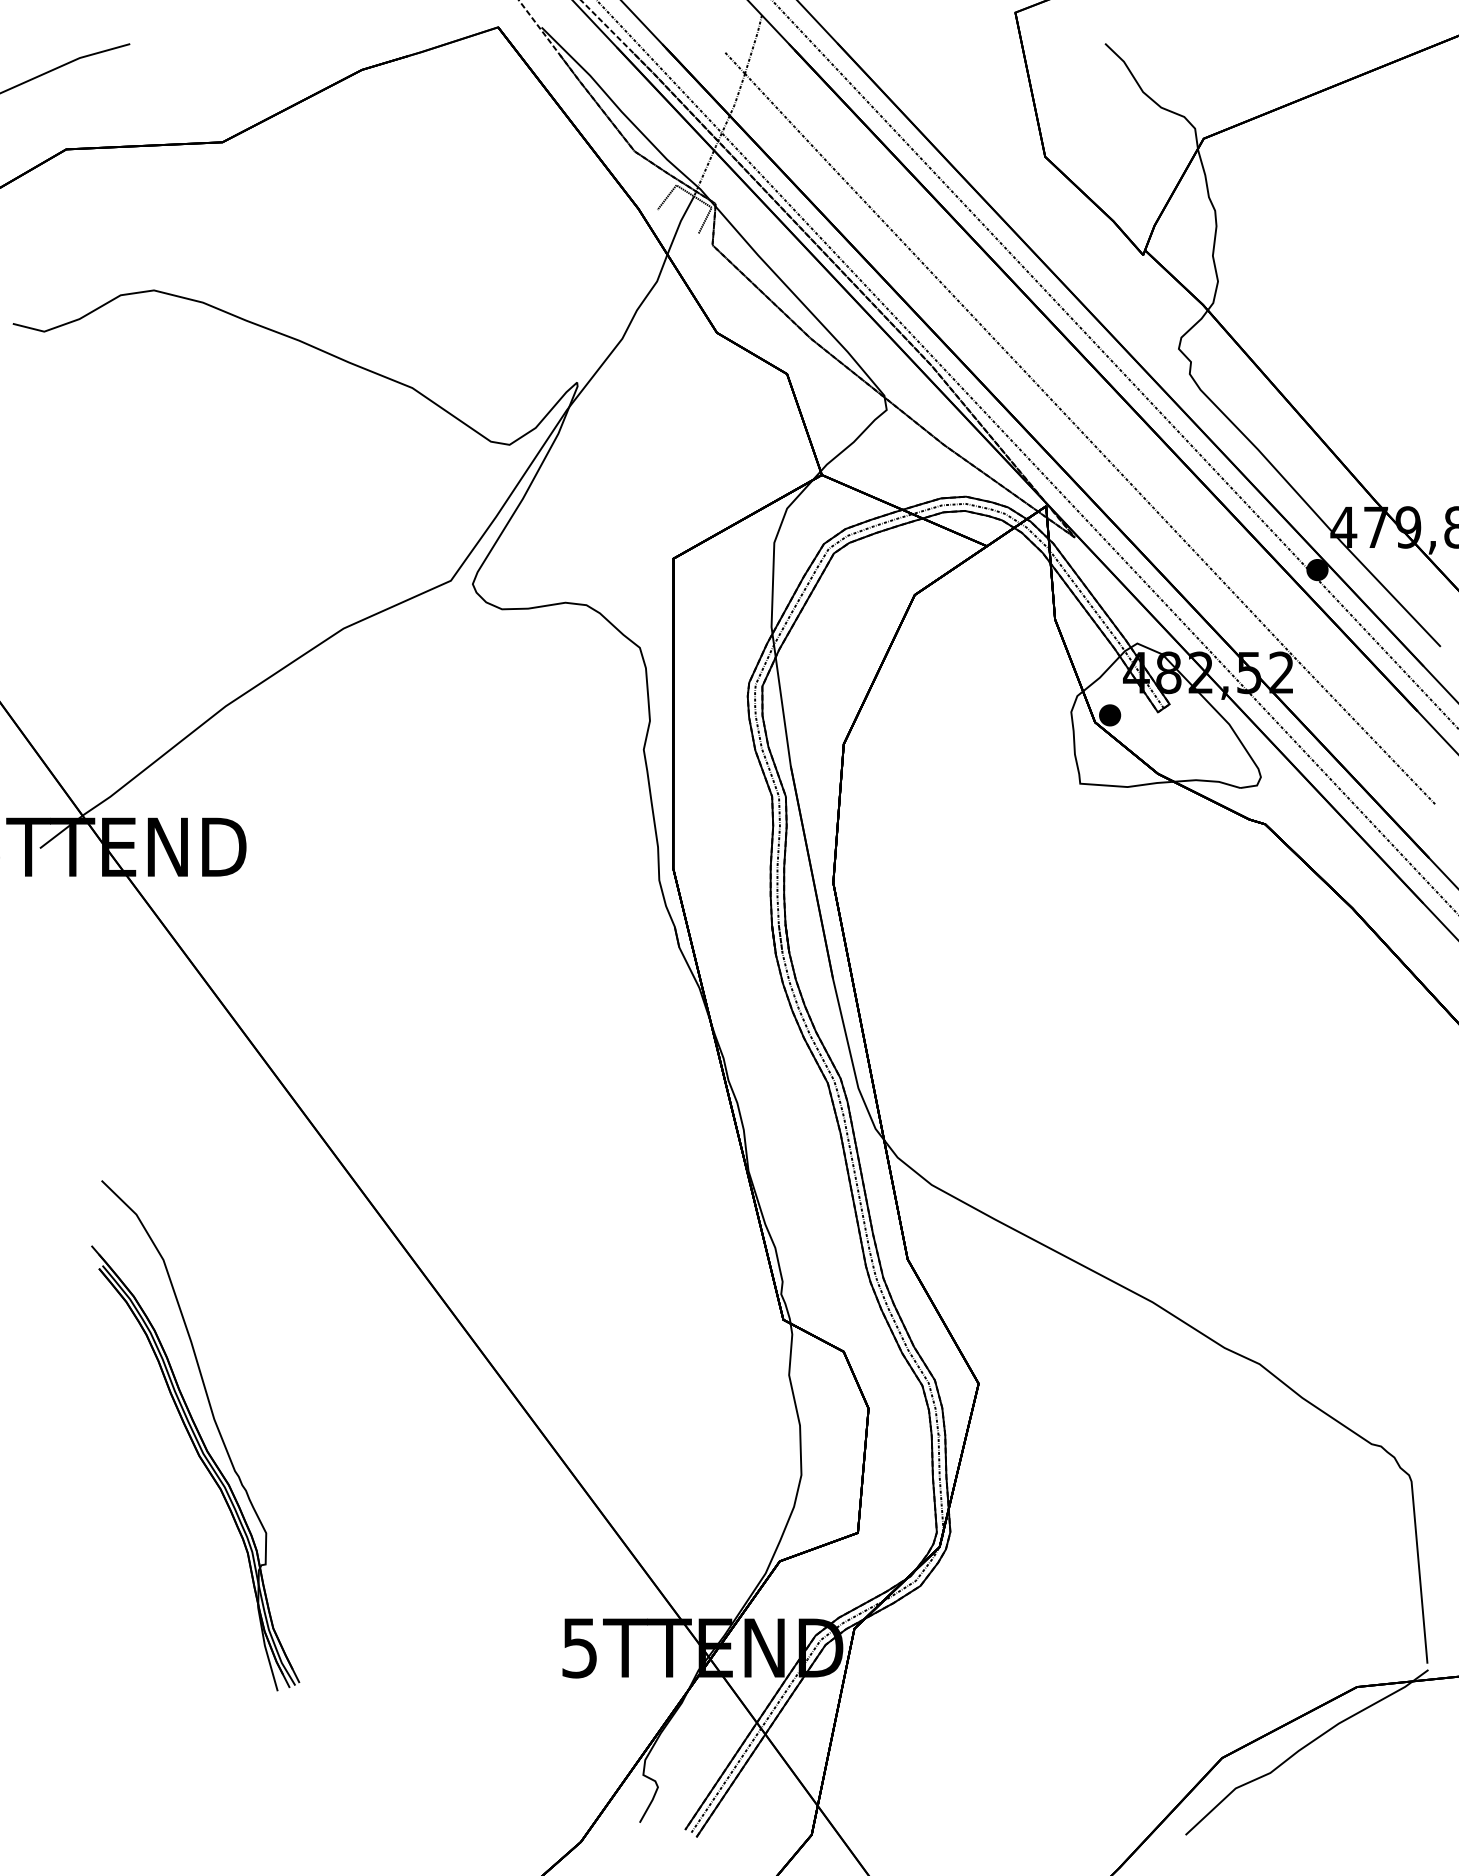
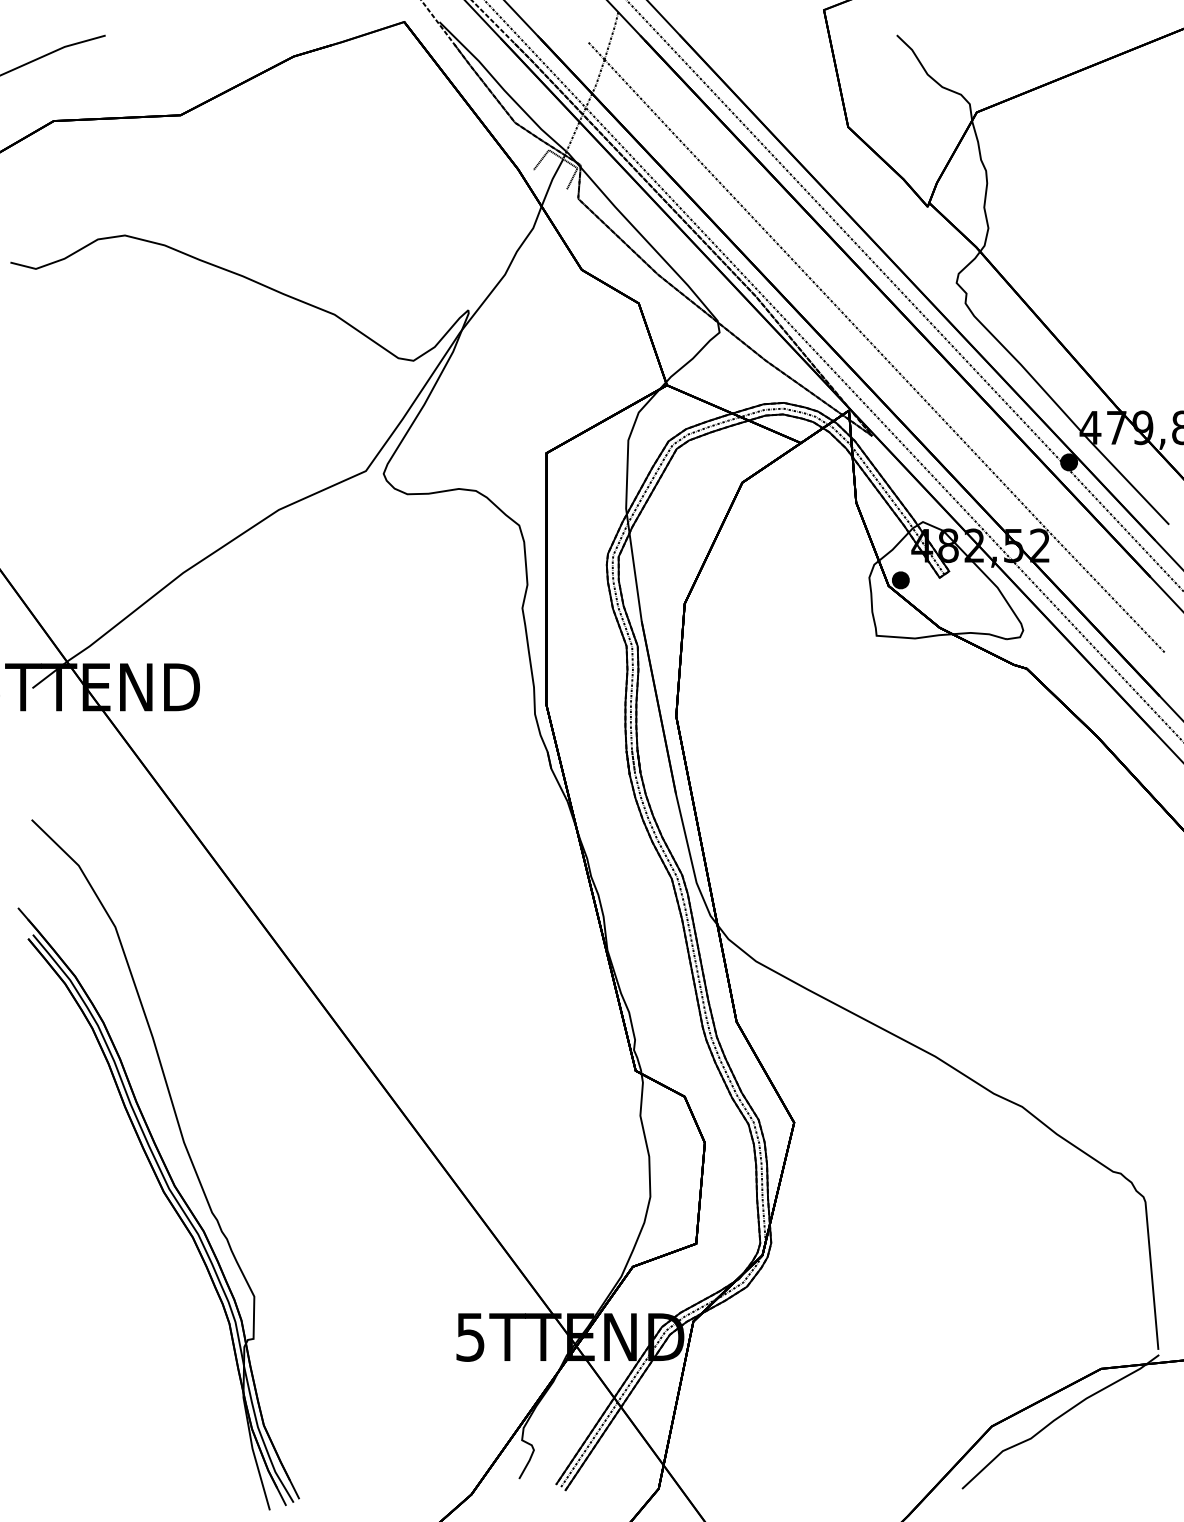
part: (195, 1435) -> (158, 1164), size x1.67

